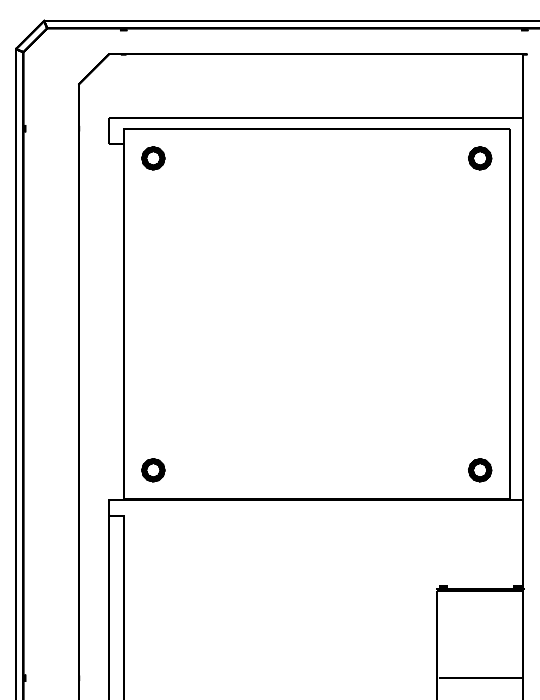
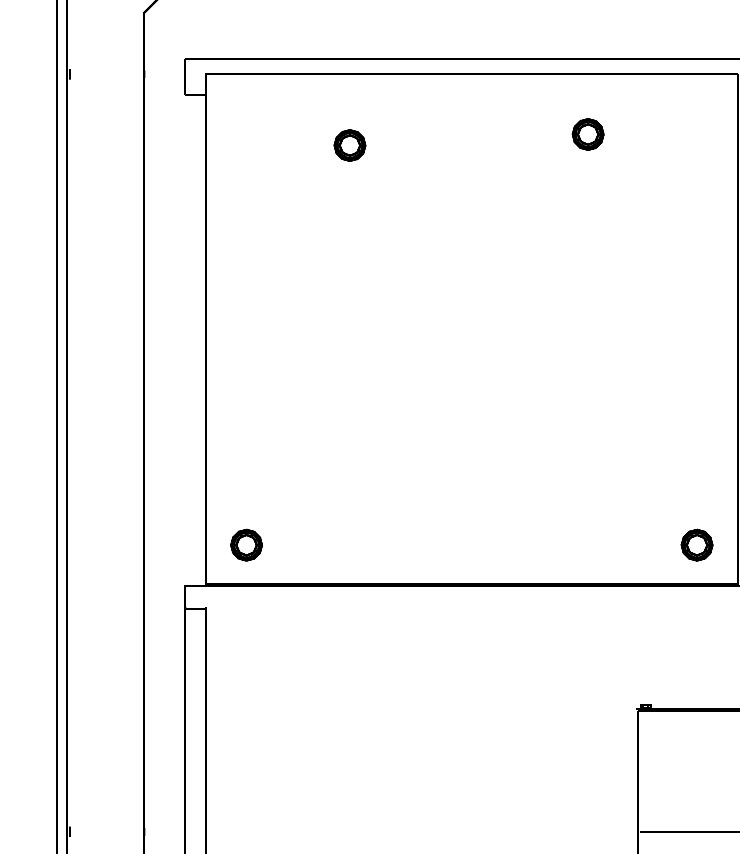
part: (153, 158) -> (350, 145), moved
part: (480, 158) -> (588, 134), moved

